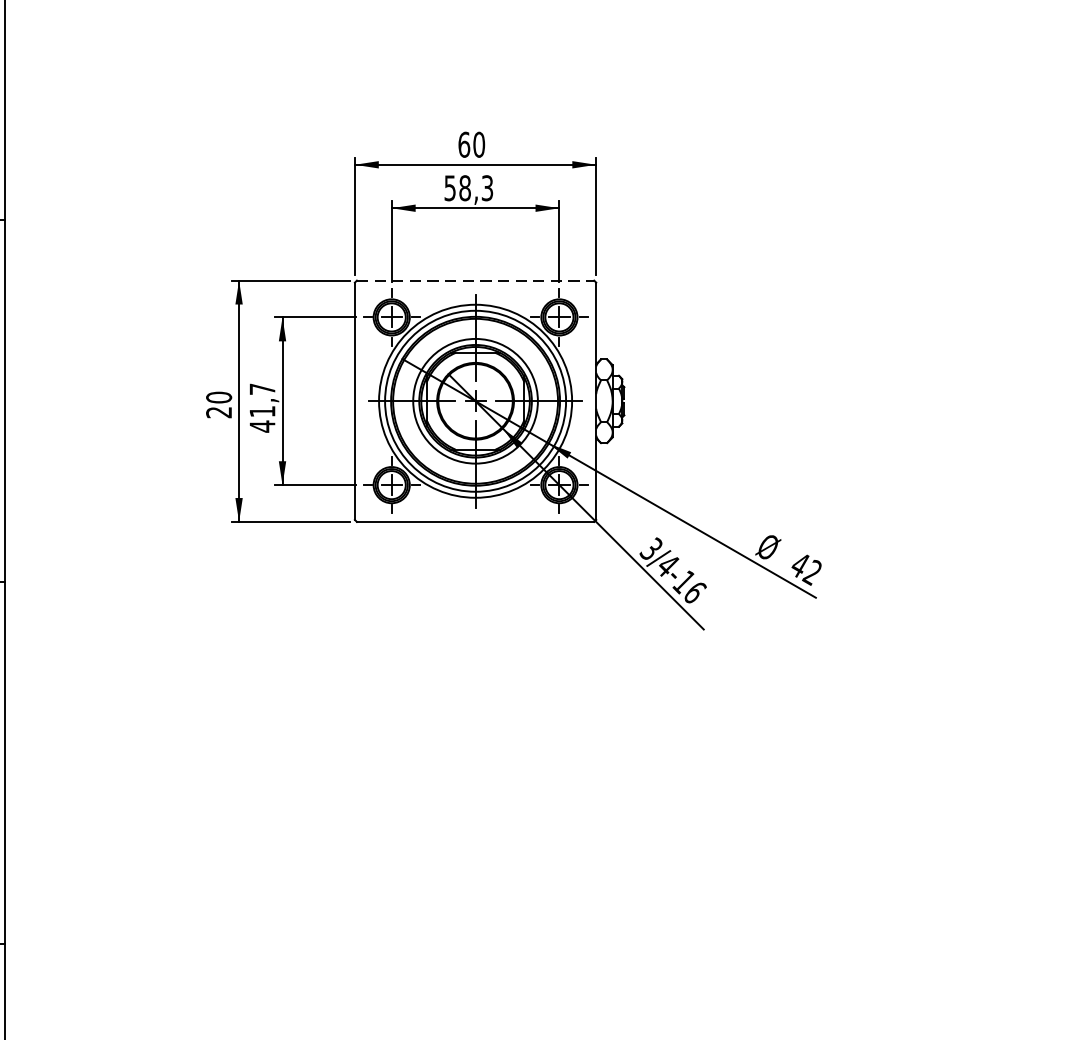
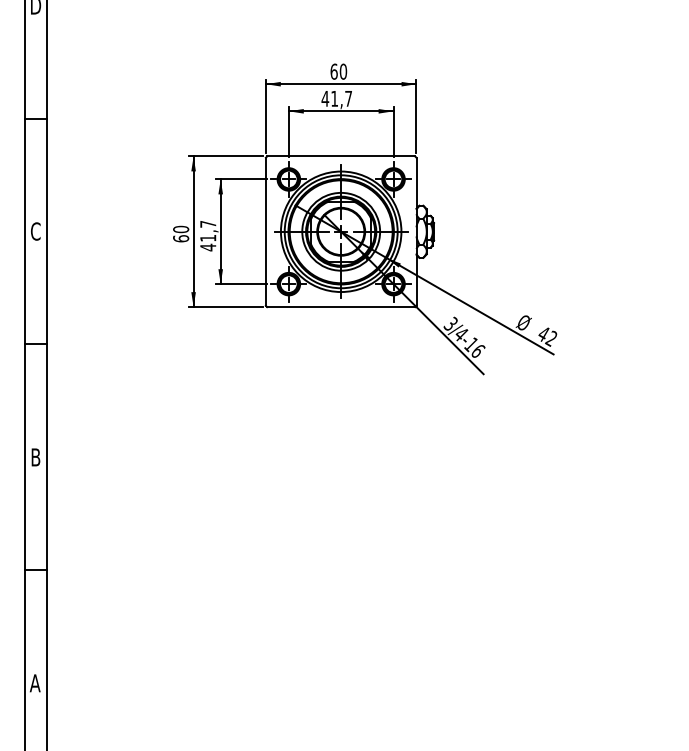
text: (468, 187) -> (336, 98), 58,3 -> 41,7
line: (476, 280) -> (341, 156), dashed -> solid
text: (219, 412) -> (181, 238), 20 -> 60

